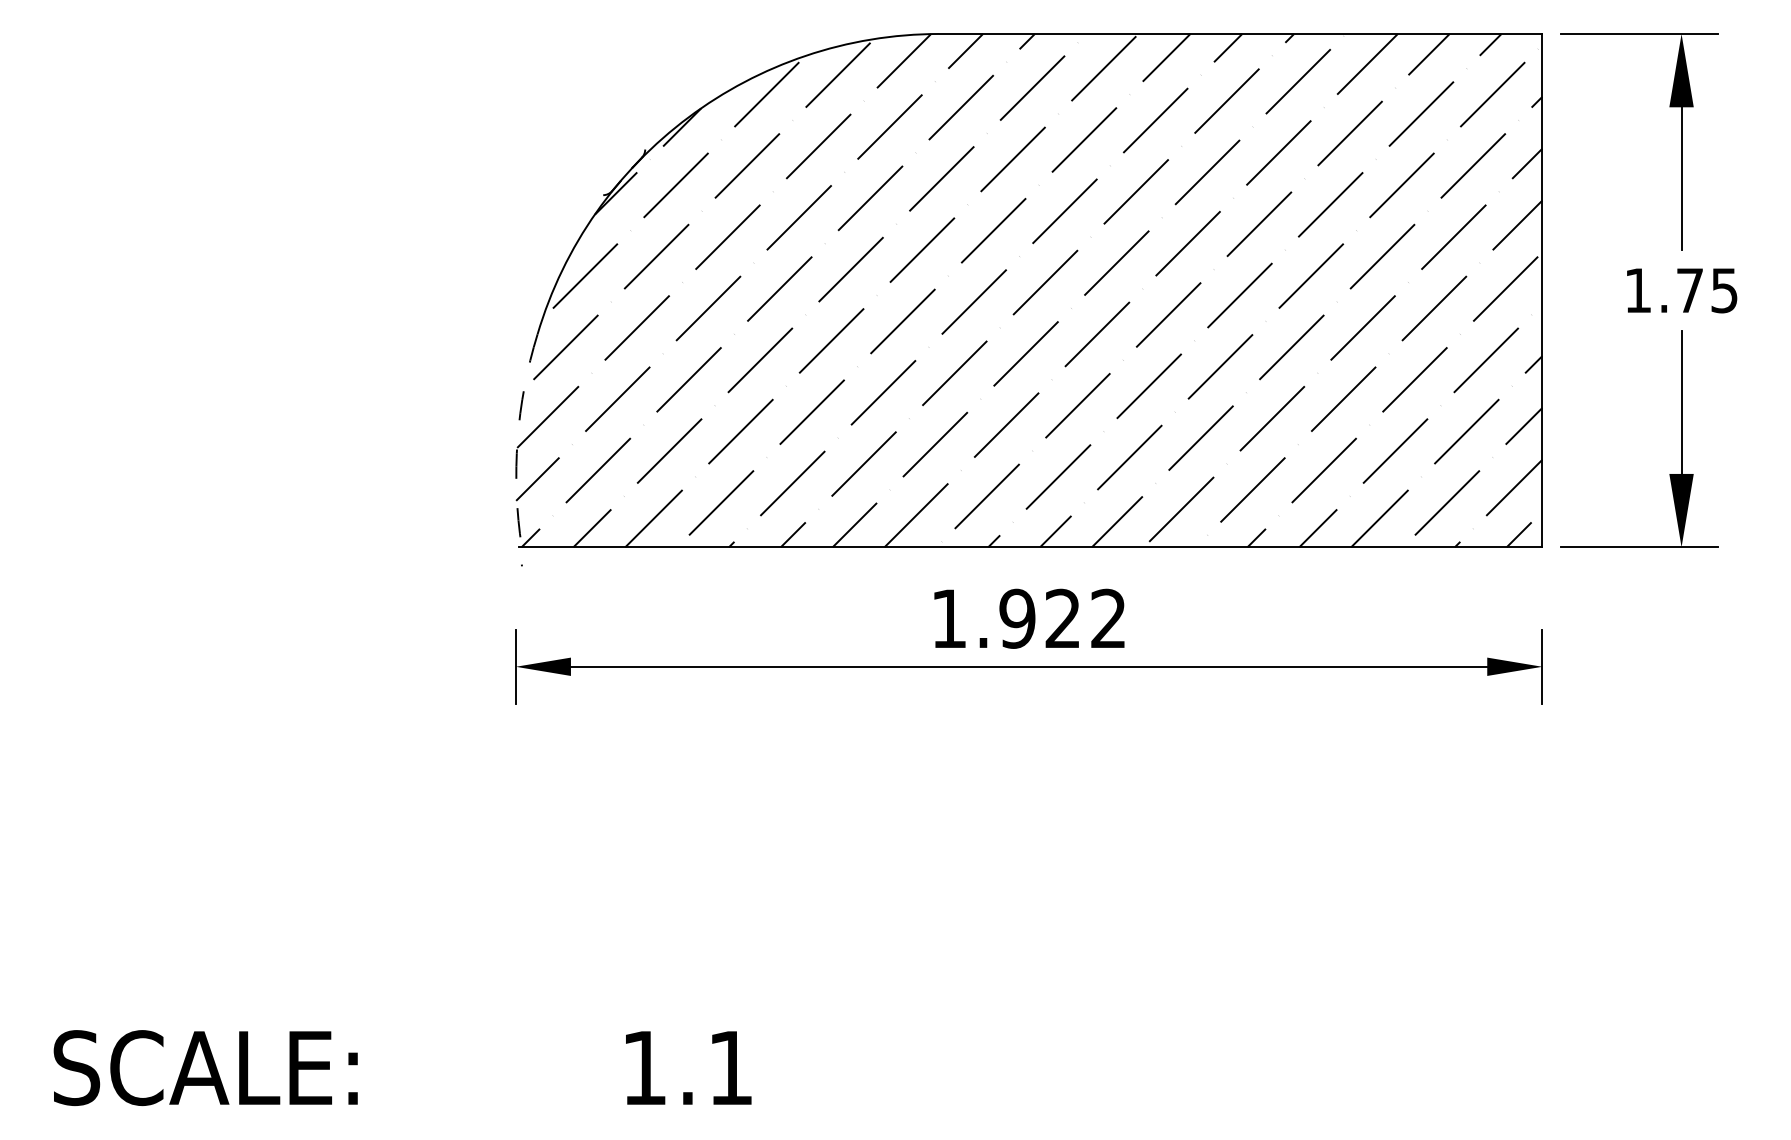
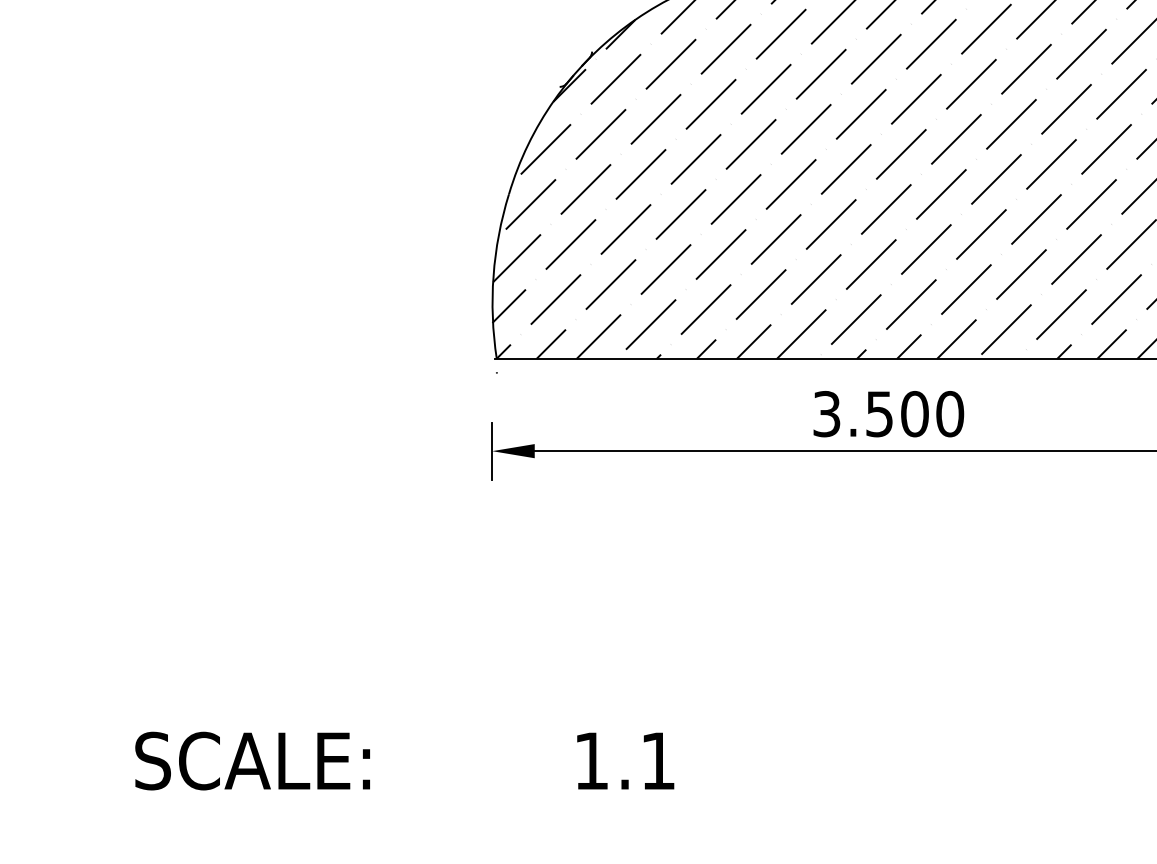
arc: (517, 439) -> (493, 275), dashed -> solid
text: (1029, 618) -> (888, 413), 1.922 -> 3.500

